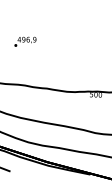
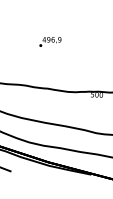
text: (25, 41) -> (50, 41), moved

